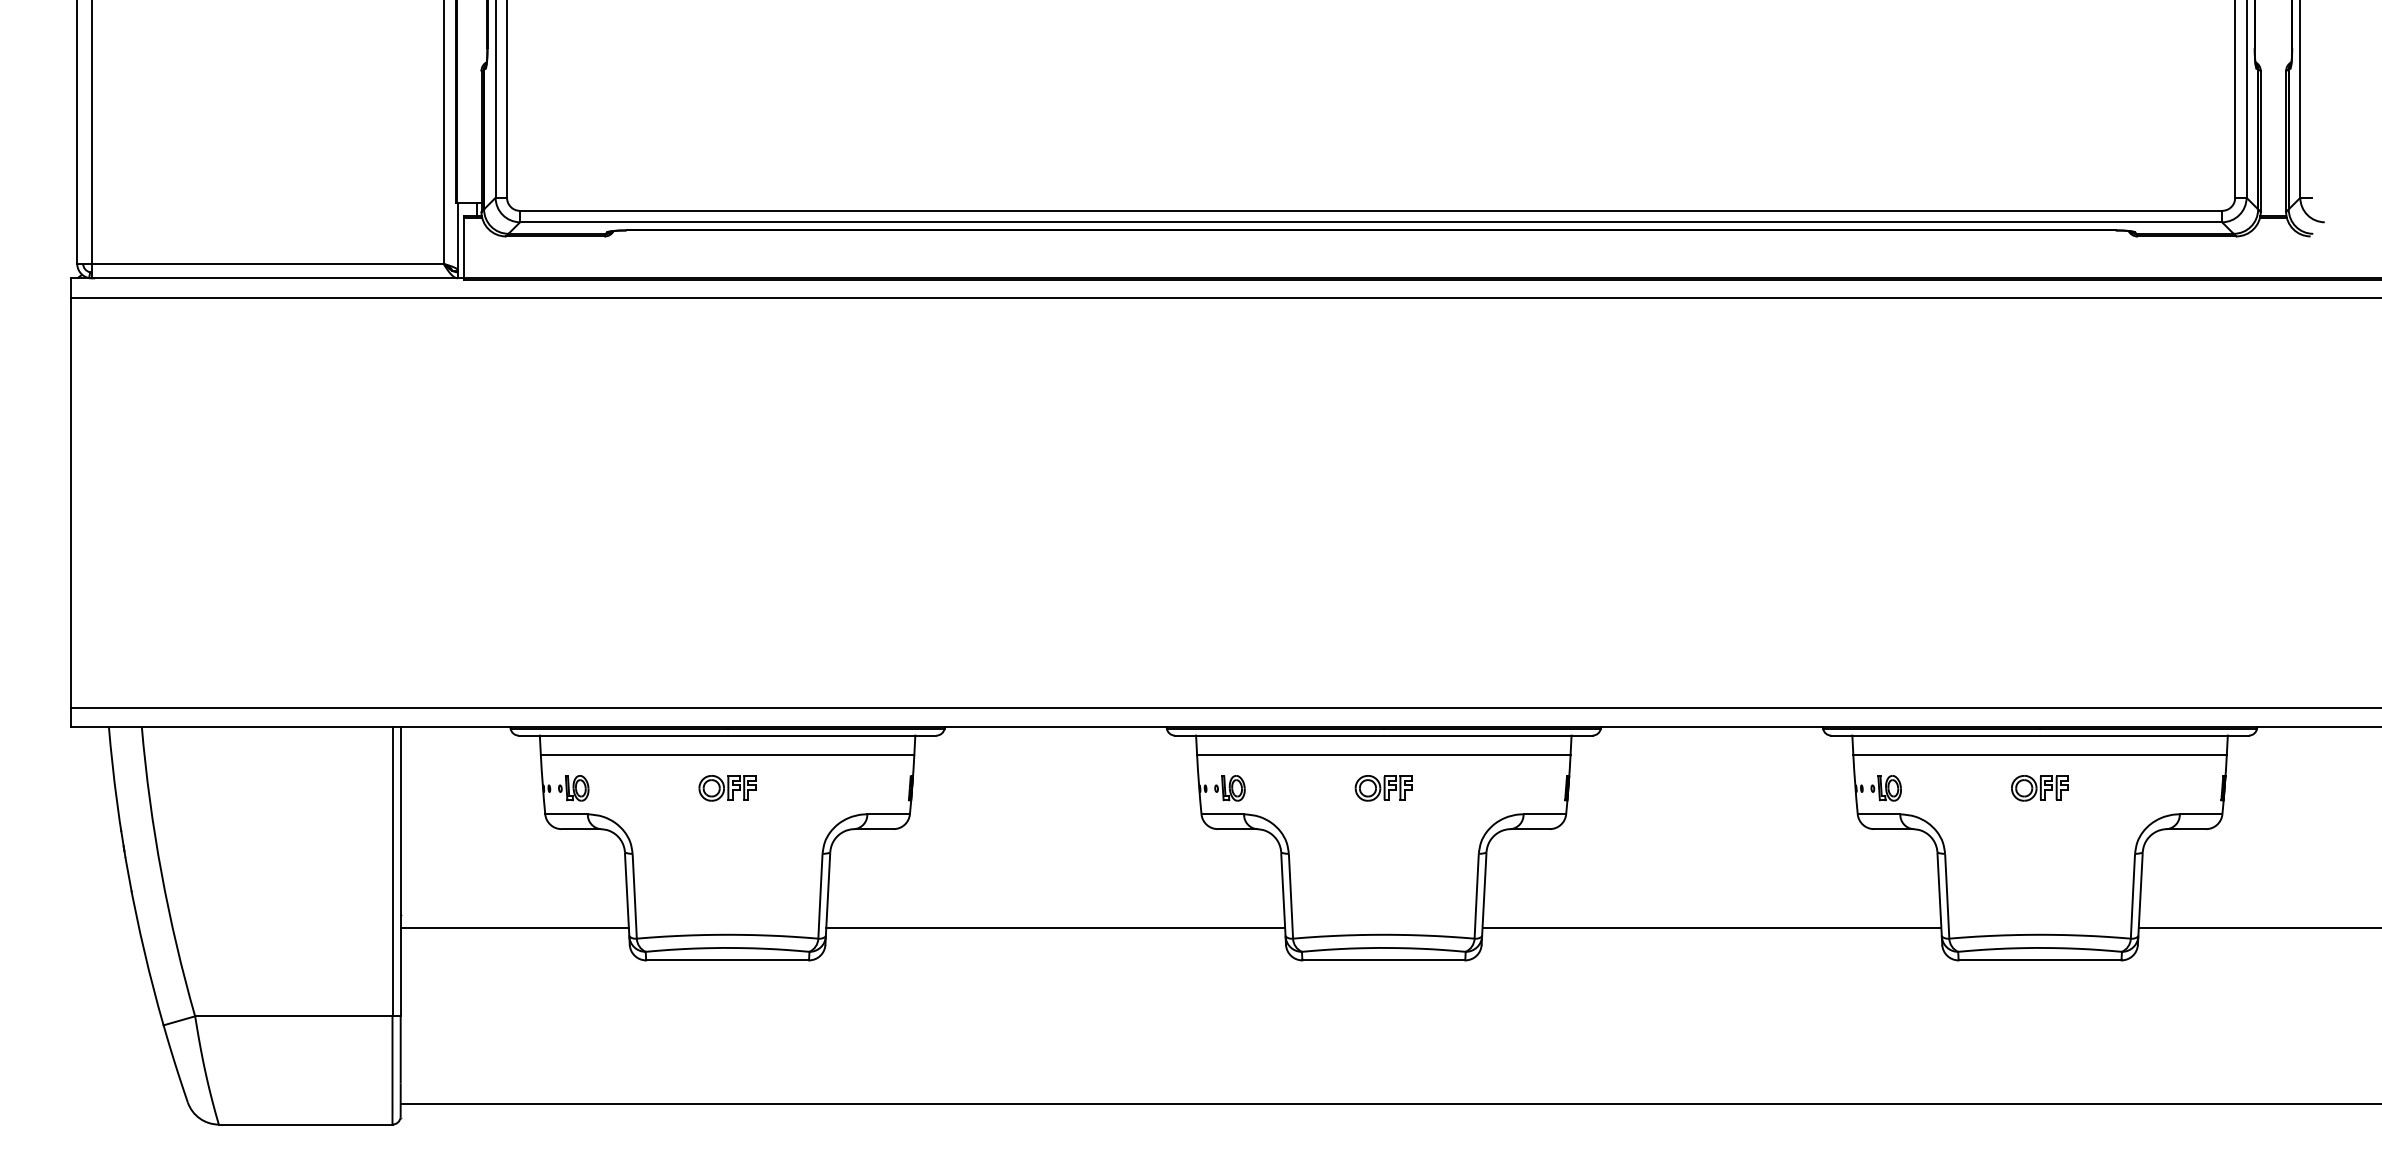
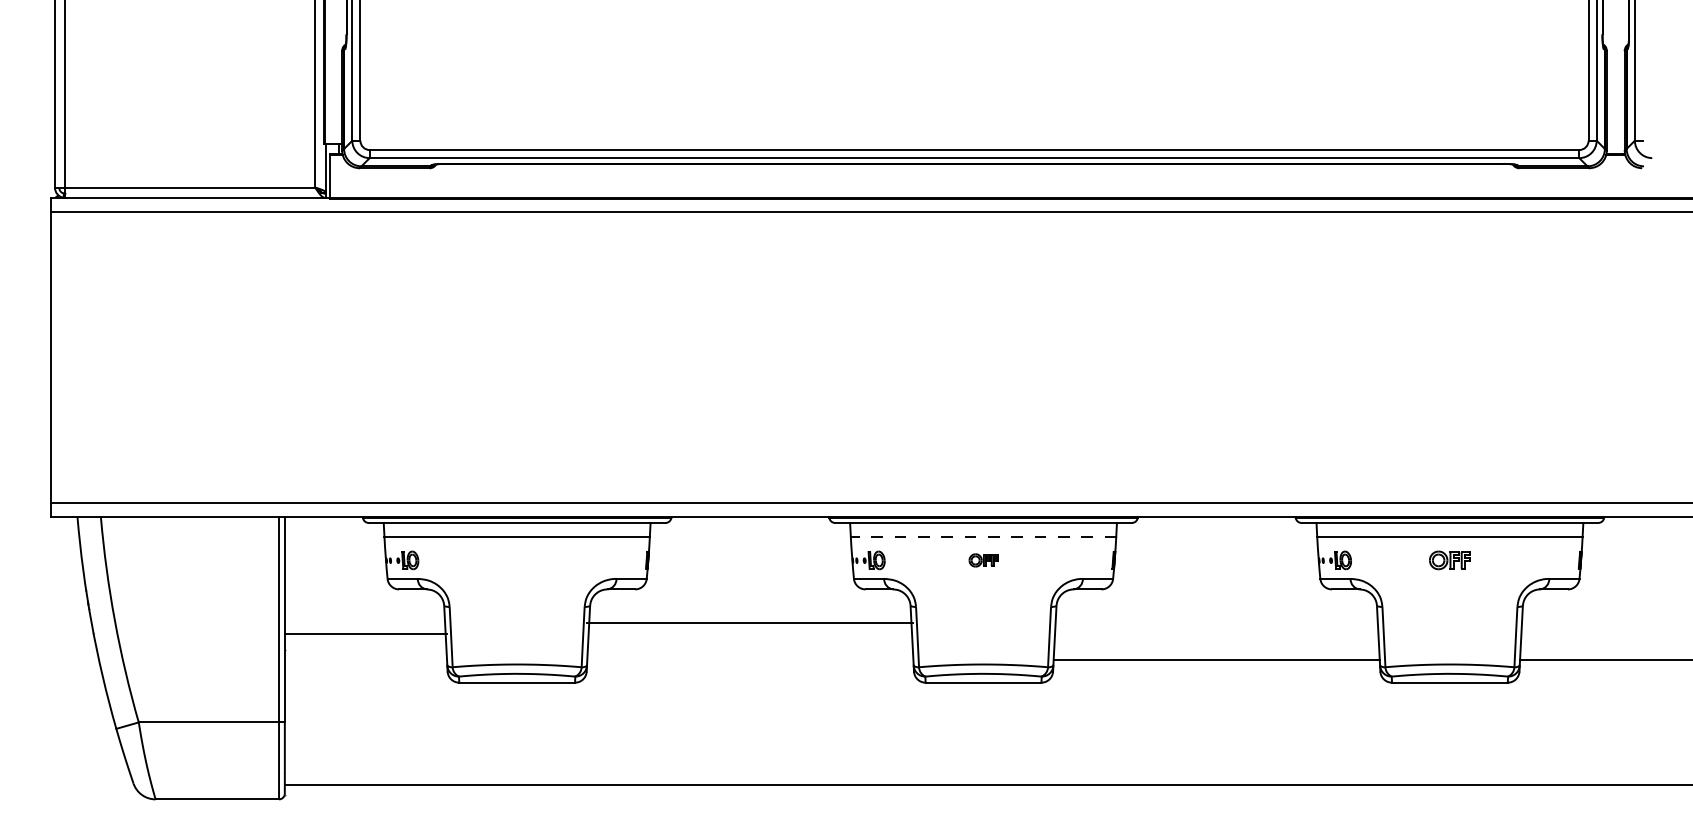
line: (1383, 754) -> (983, 536), solid -> dashed
part: (726, 788) -> (516, 560), removed
part: (1383, 788) -> (983, 560), size x0.7
line: (514, 927) -> (365, 633), moved
line: (1055, 927) -> (750, 622), moved

